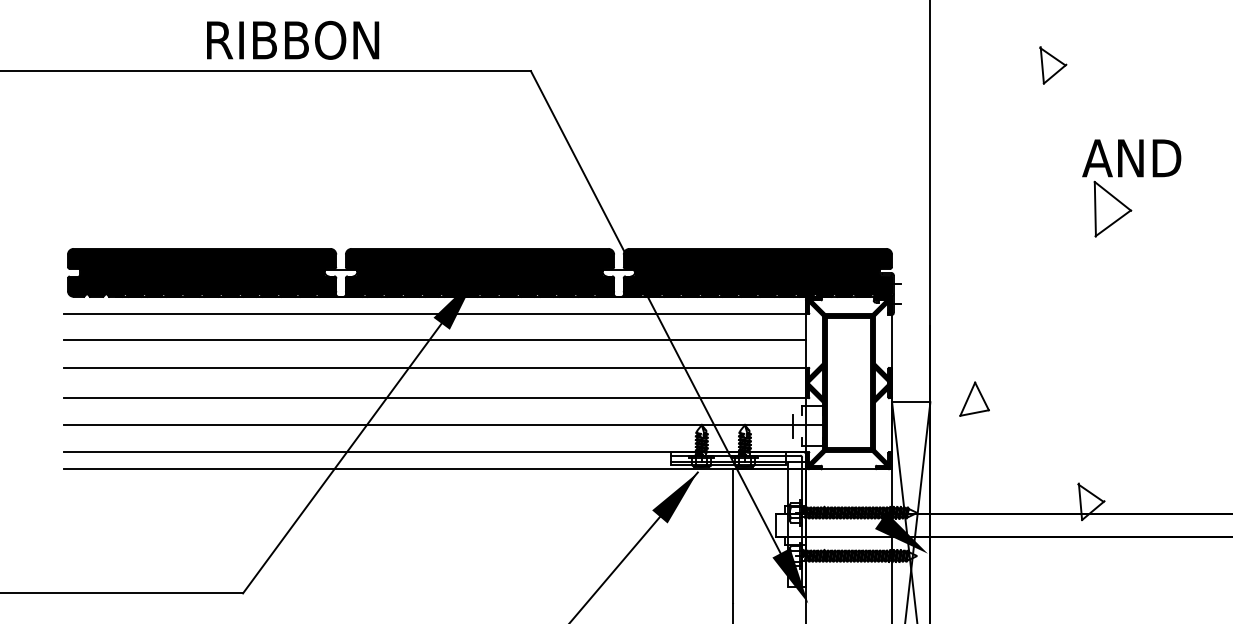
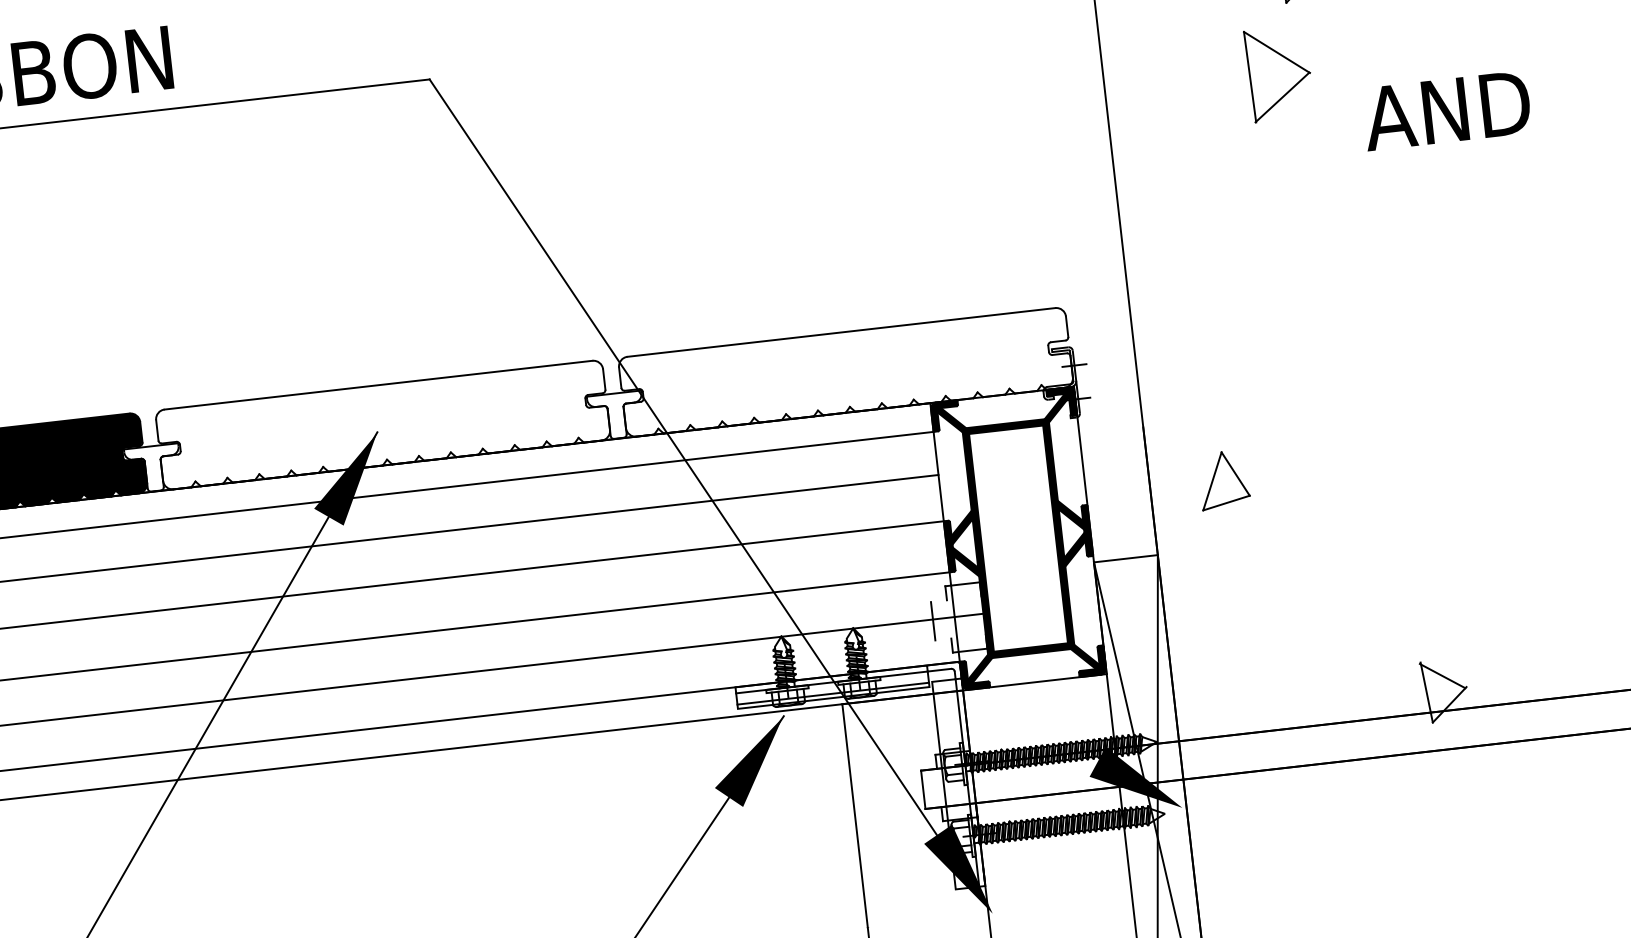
part: (1112, 208) -> (1278, 72), moved
fill: (479, 272) -> (382, 424), removed
fill: (757, 272) -> (845, 371), removed
part: (974, 398) -> (1223, 478), moved

